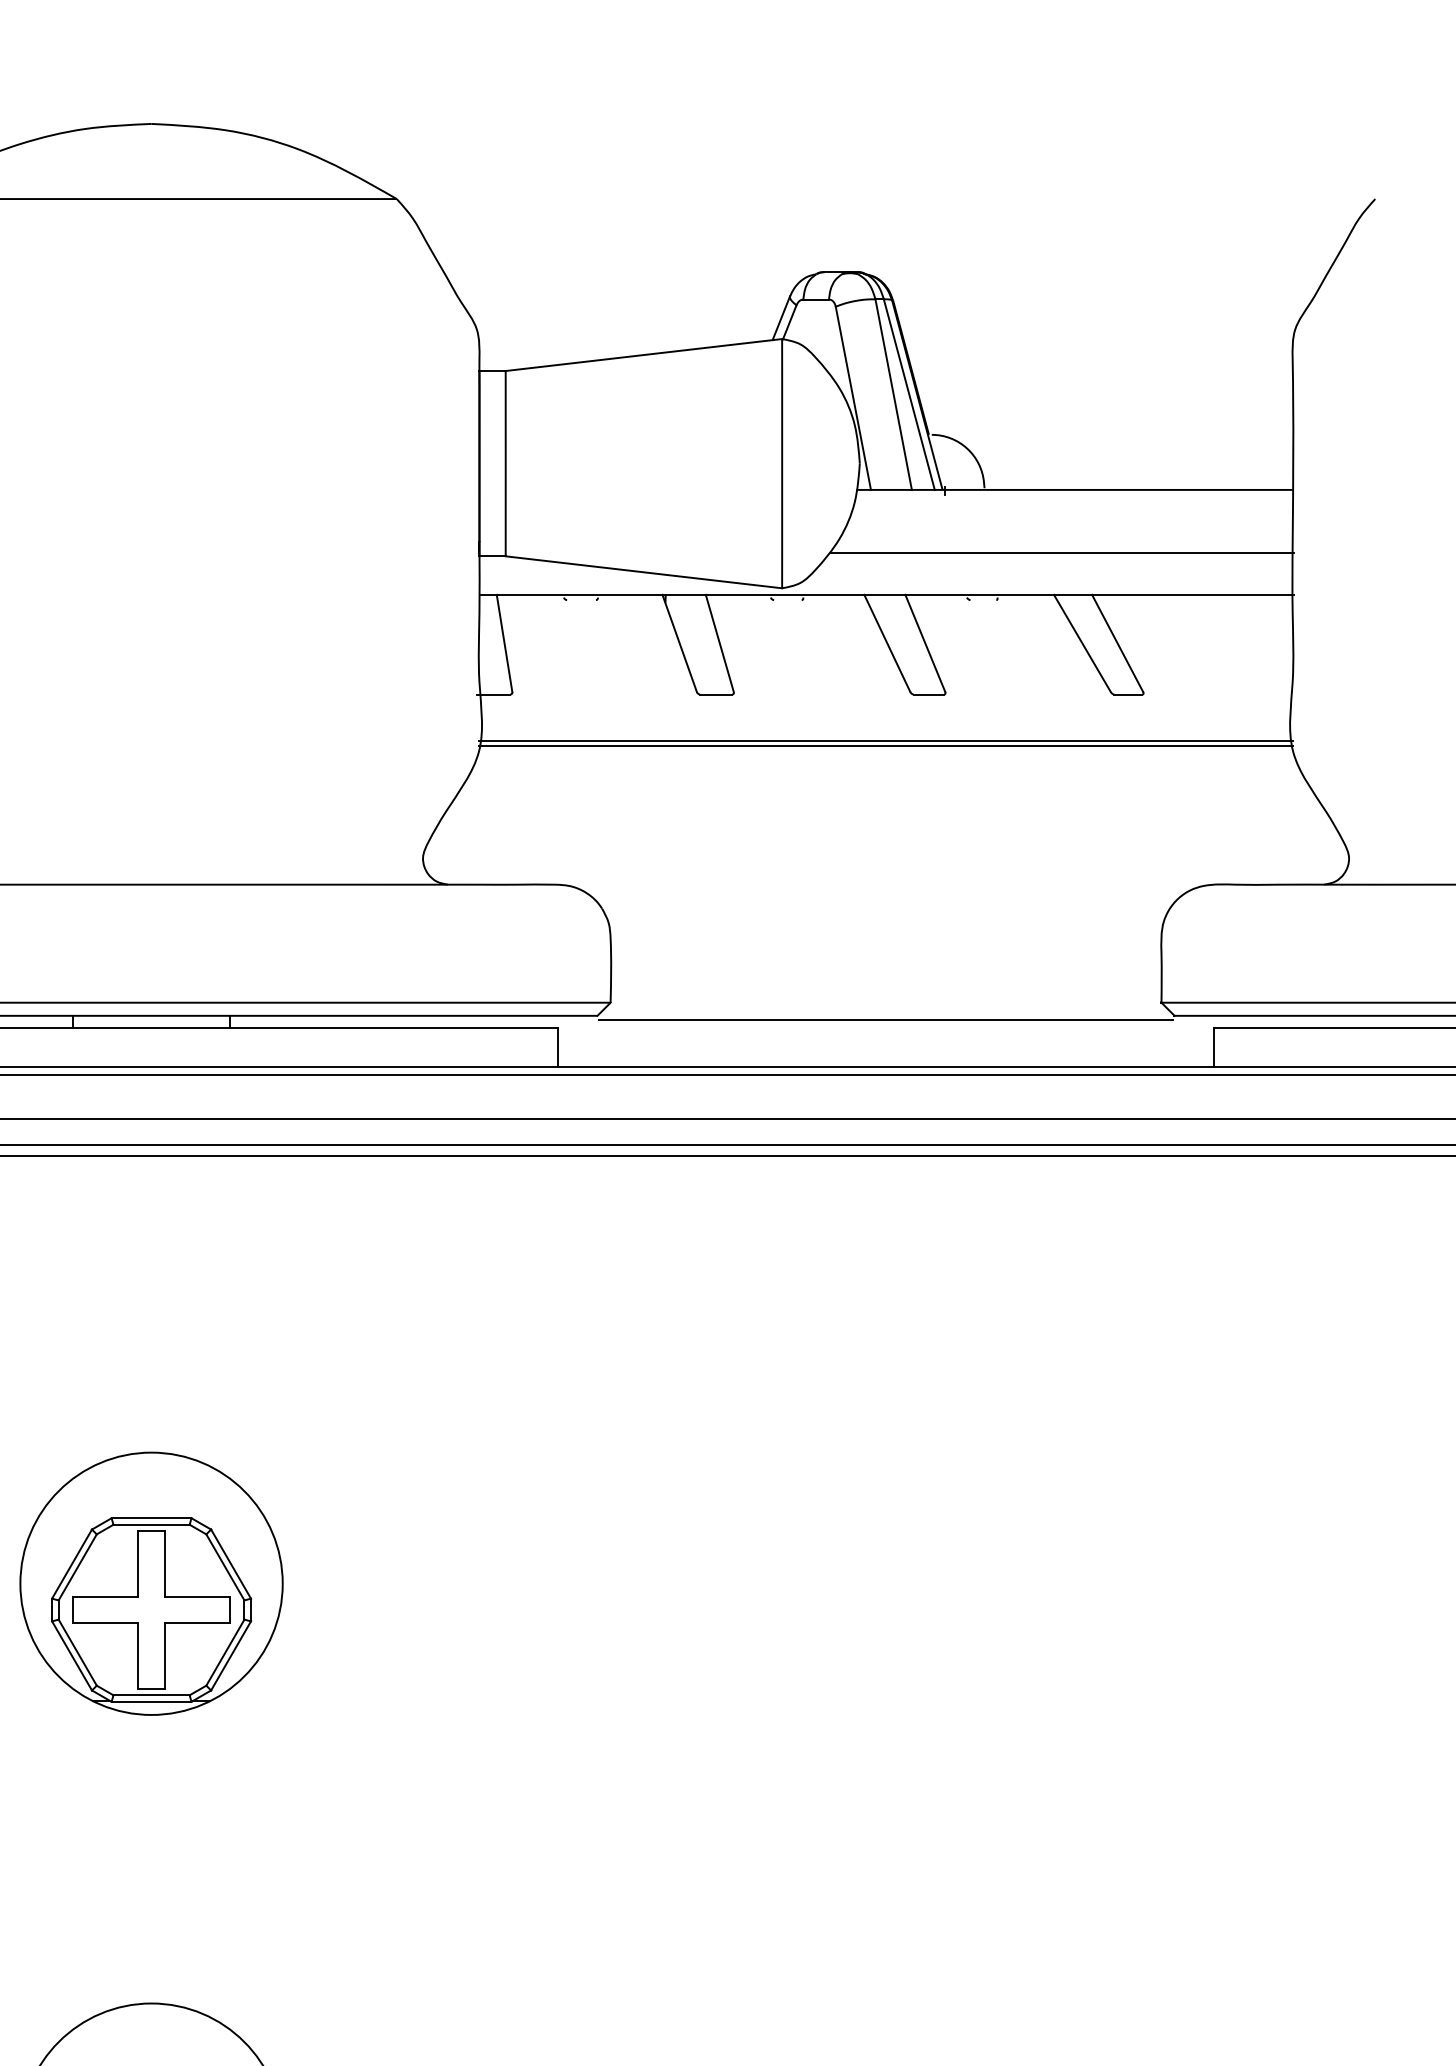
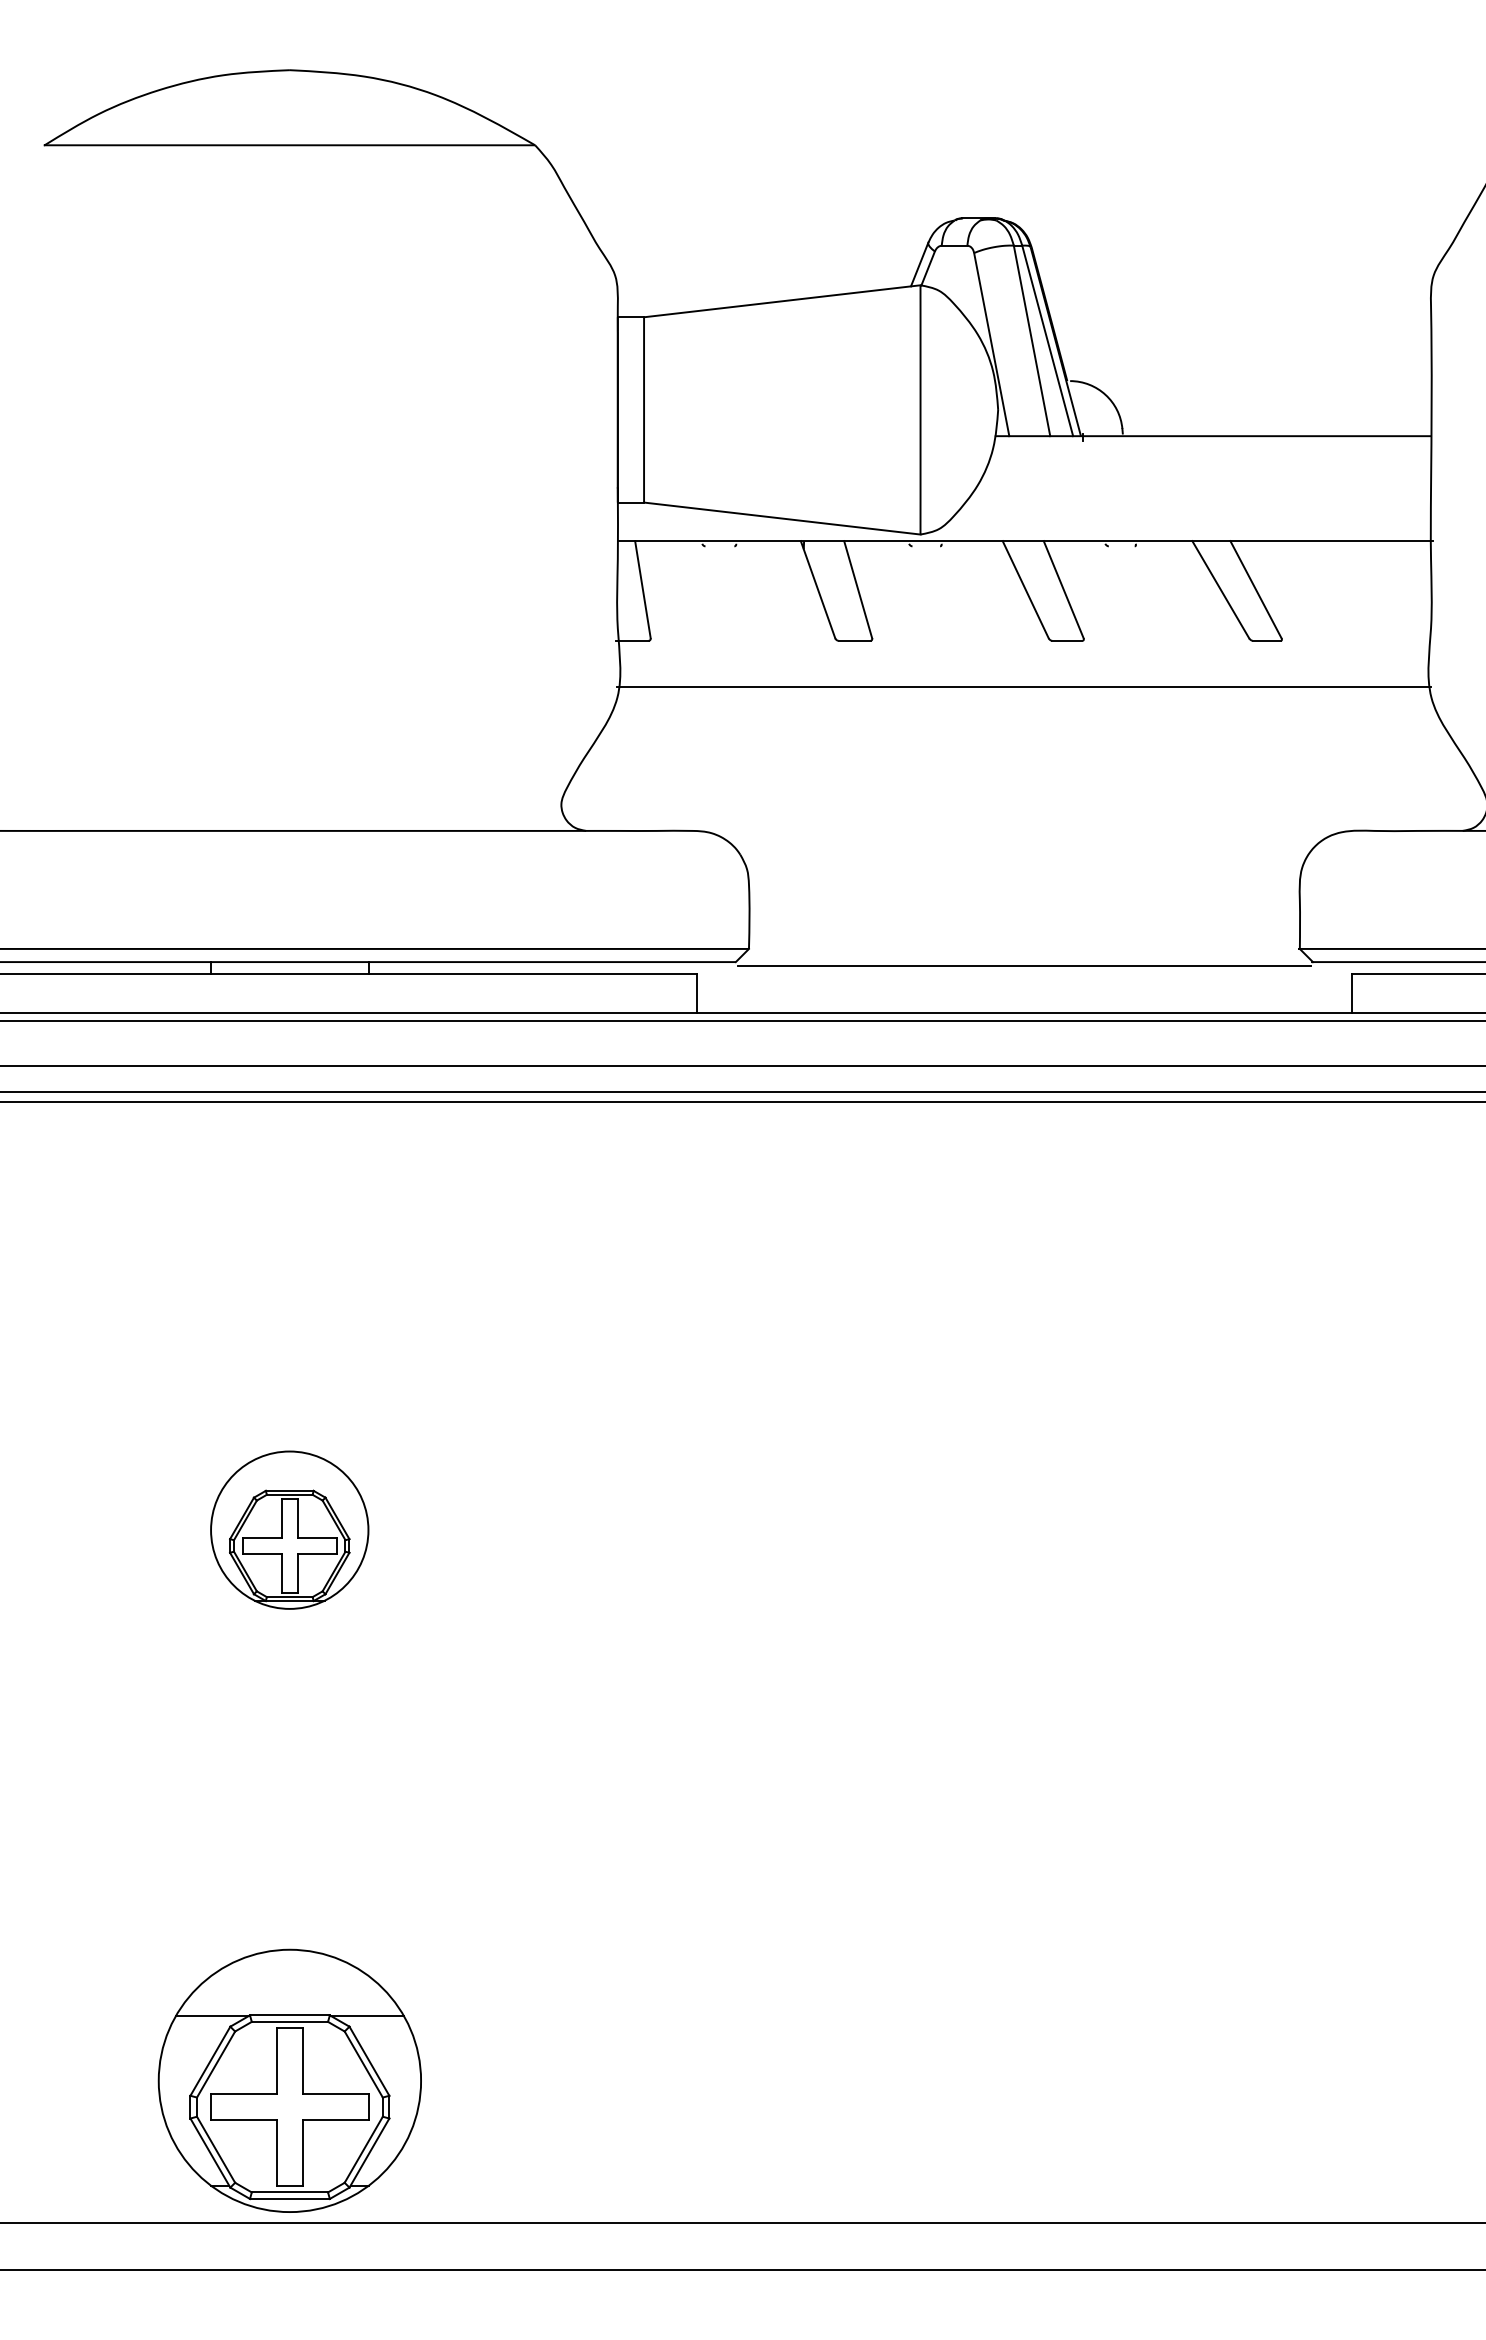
line: (1062, 553) -> (1200, 499), removed
line: (886, 745) -> (1024, 691), removed
part: (151, 1584) -> (289, 1530), size x0.6

